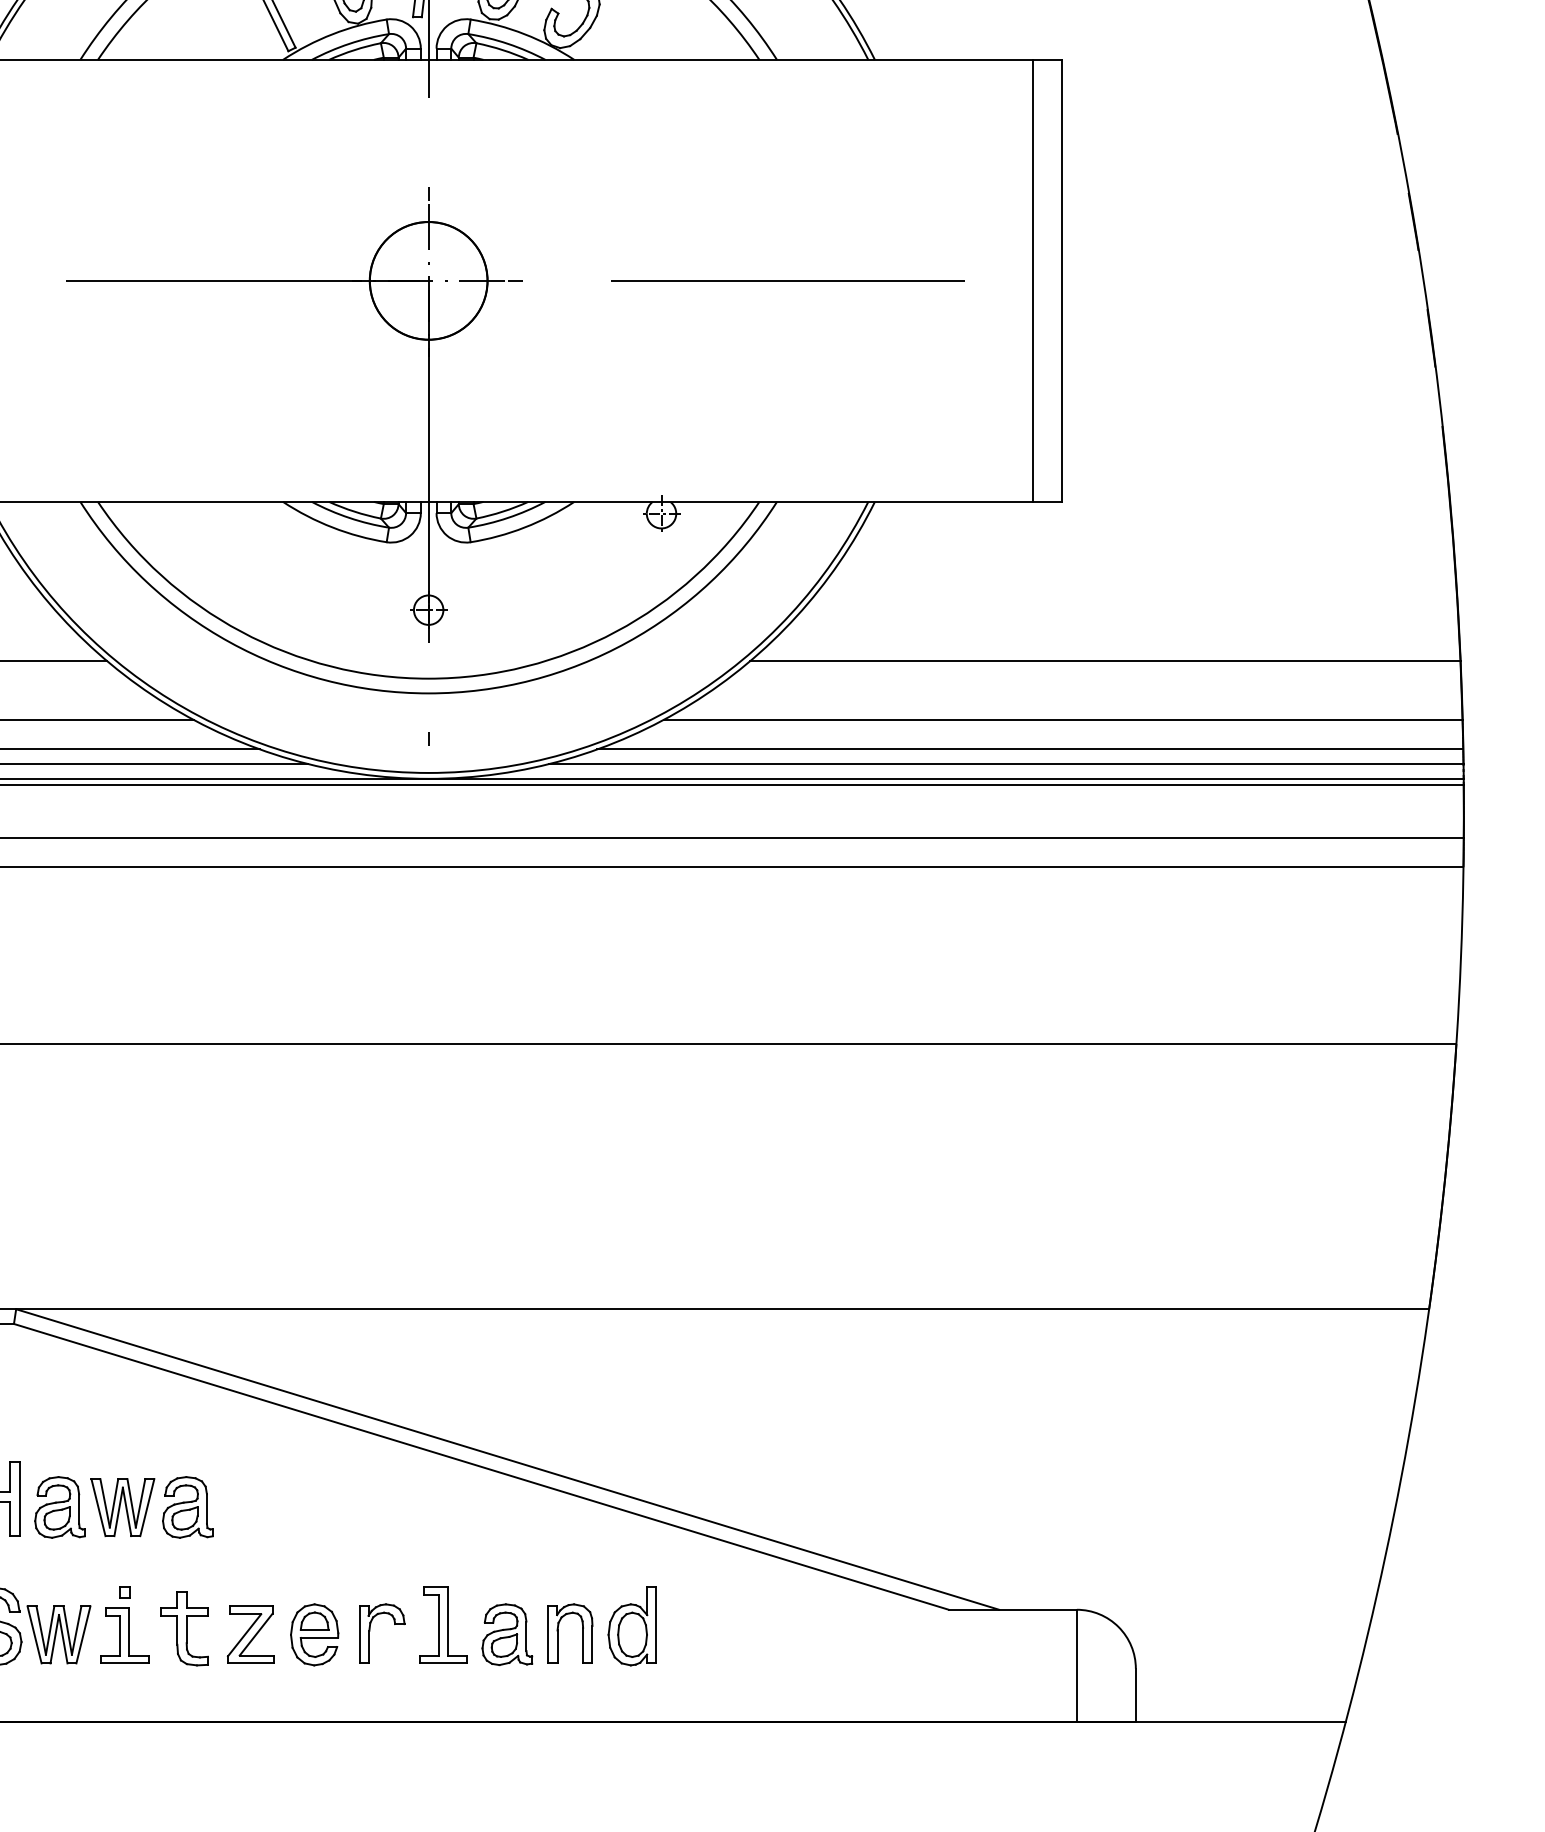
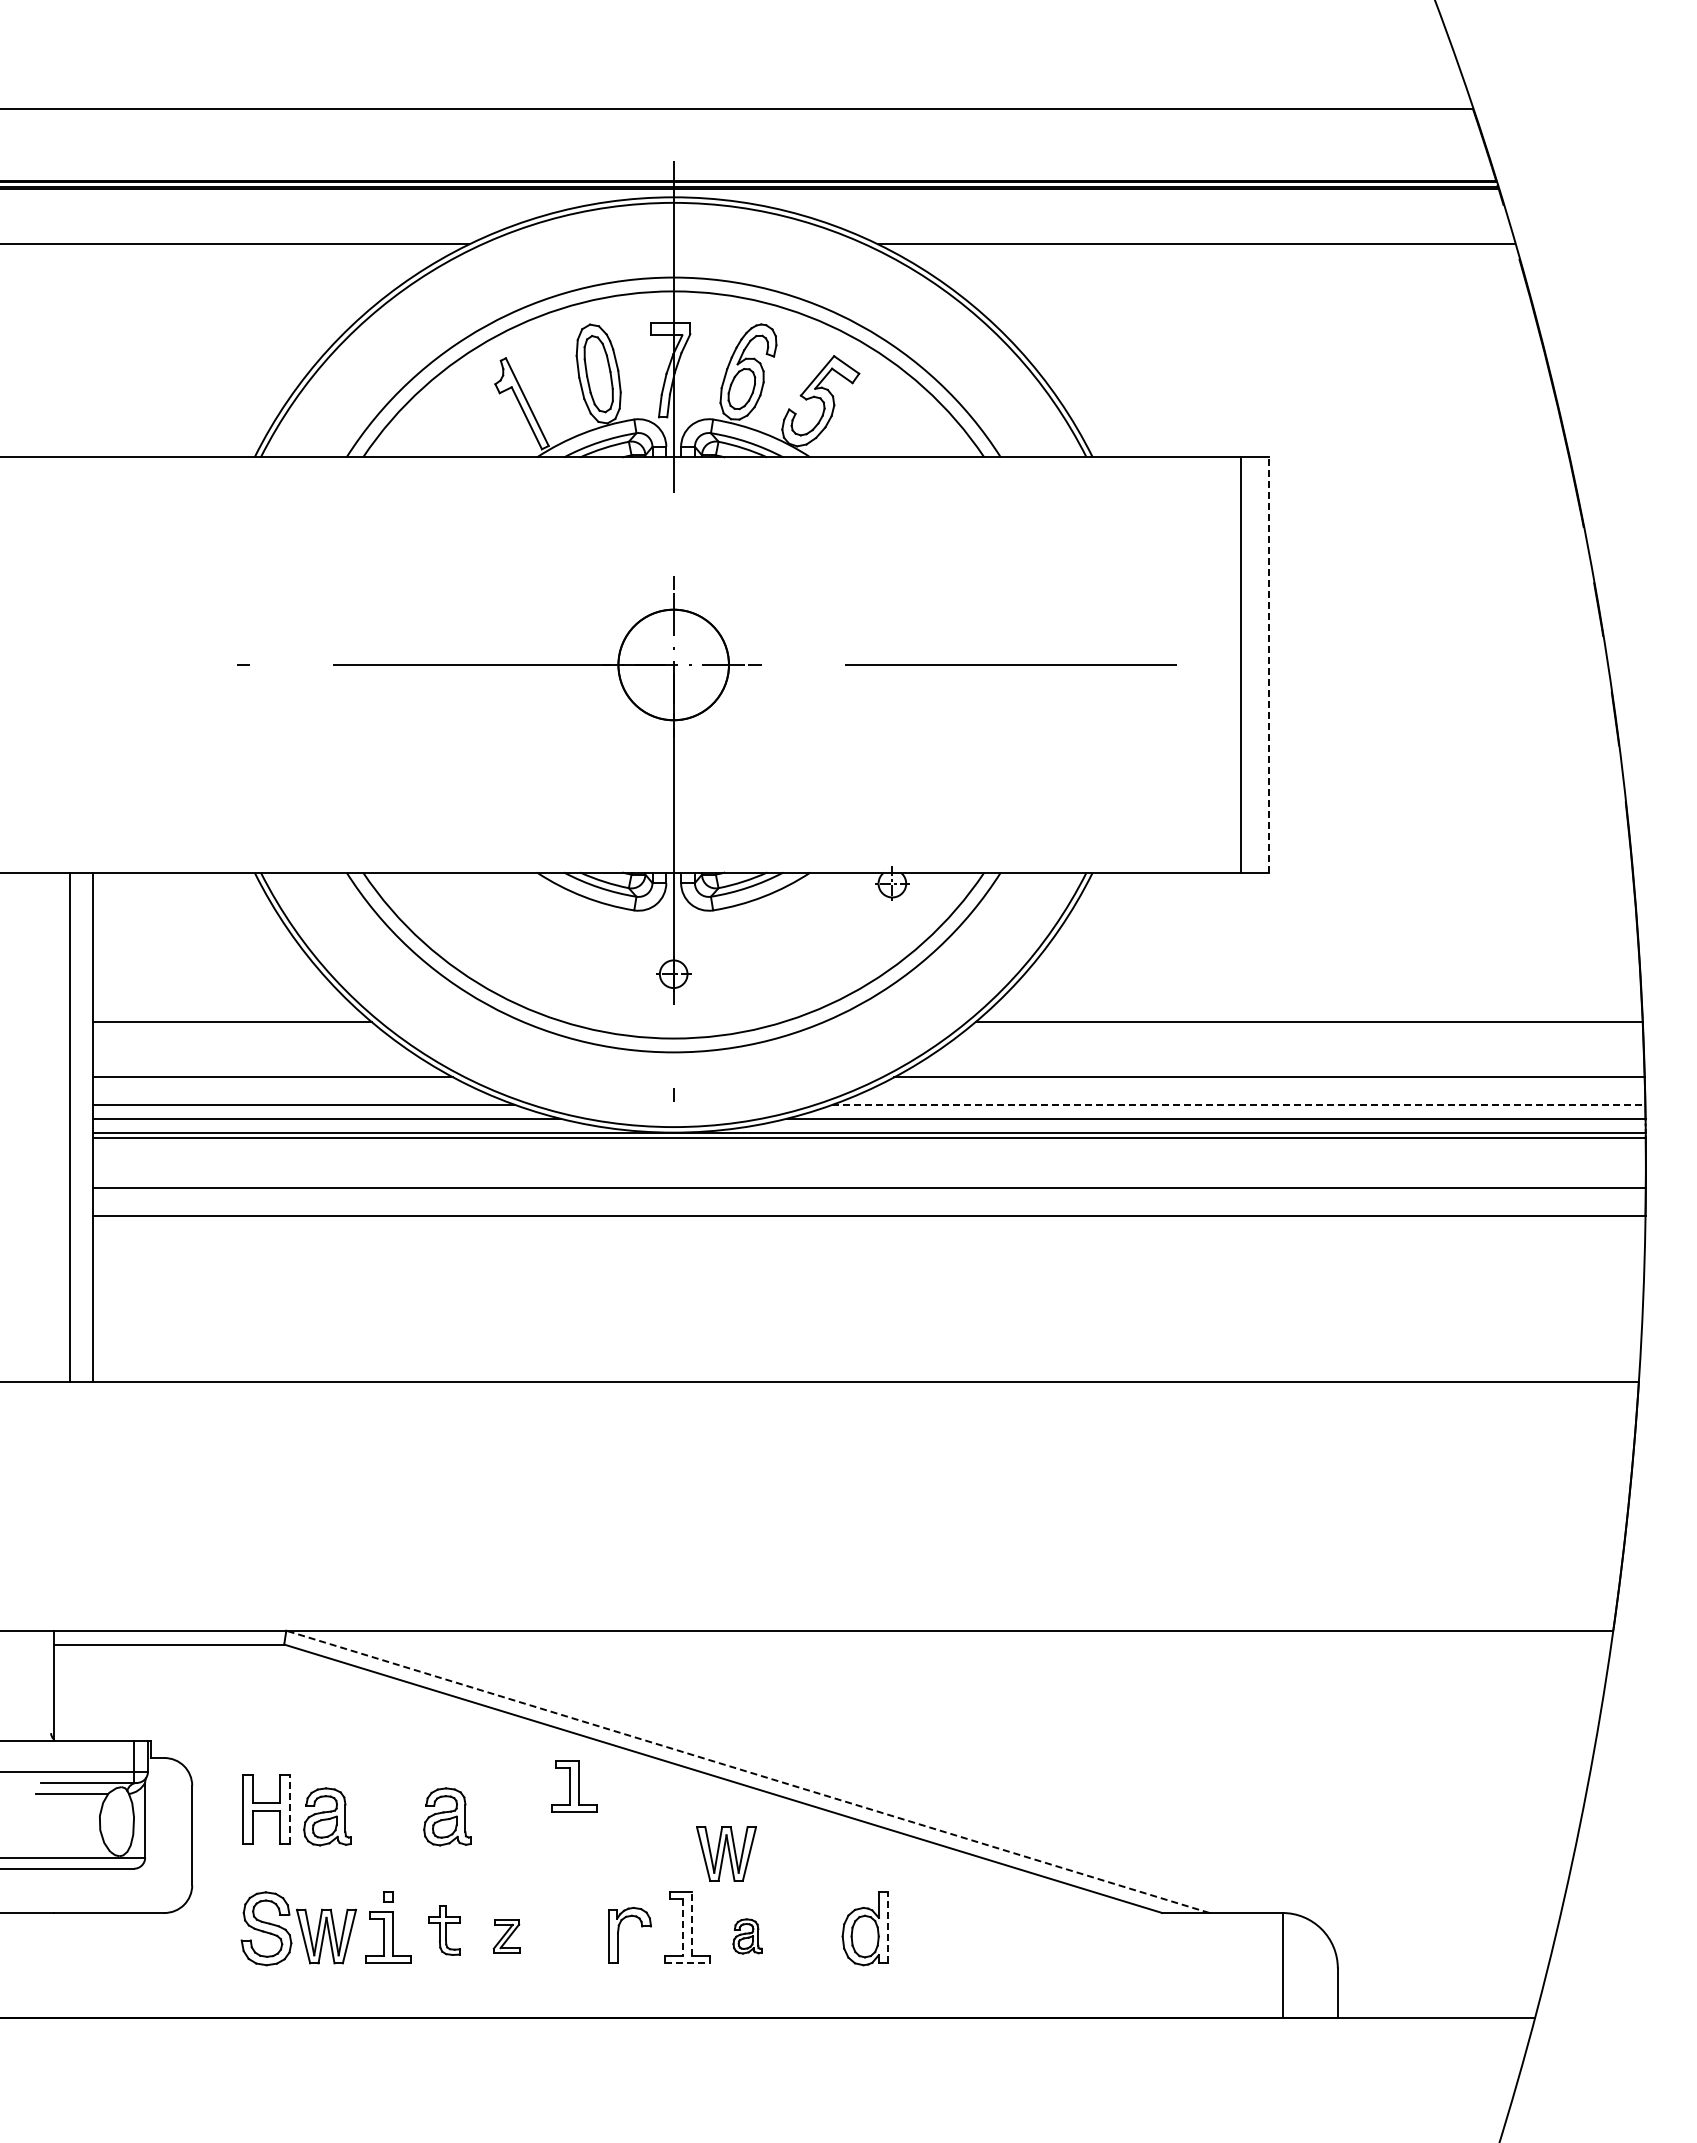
line: (1062, 280) -> (1268, 664), solid -> dashed
line: (1030, 748) -> (1238, 1104), solid -> dashed
line: (507, 1459) -> (747, 1771), solid -> dashed
part: (323, 1475) -> (574, 1786), added
line: (19, 1499) -> (289, 1809), solid -> dashed
part: (122, 1507) -> (726, 1853), moved
line: (448, 1620) -> (692, 1923), solid -> dashed
line: (656, 1625) -> (887, 1927), solid -> dashed
line: (439, 1626) -> (683, 1928), solid -> dashed
part: (184, 1628) -> (444, 1930), size x0.7
part: (558, 1633) -> (795, 1935), removed
part: (250, 1634) -> (506, 1936), size x0.6
part: (314, 1634) -> (566, 1936), removed
part: (507, 1634) -> (747, 1936), size x0.6
line: (444, 1663) -> (688, 1963), solid -> dashed

